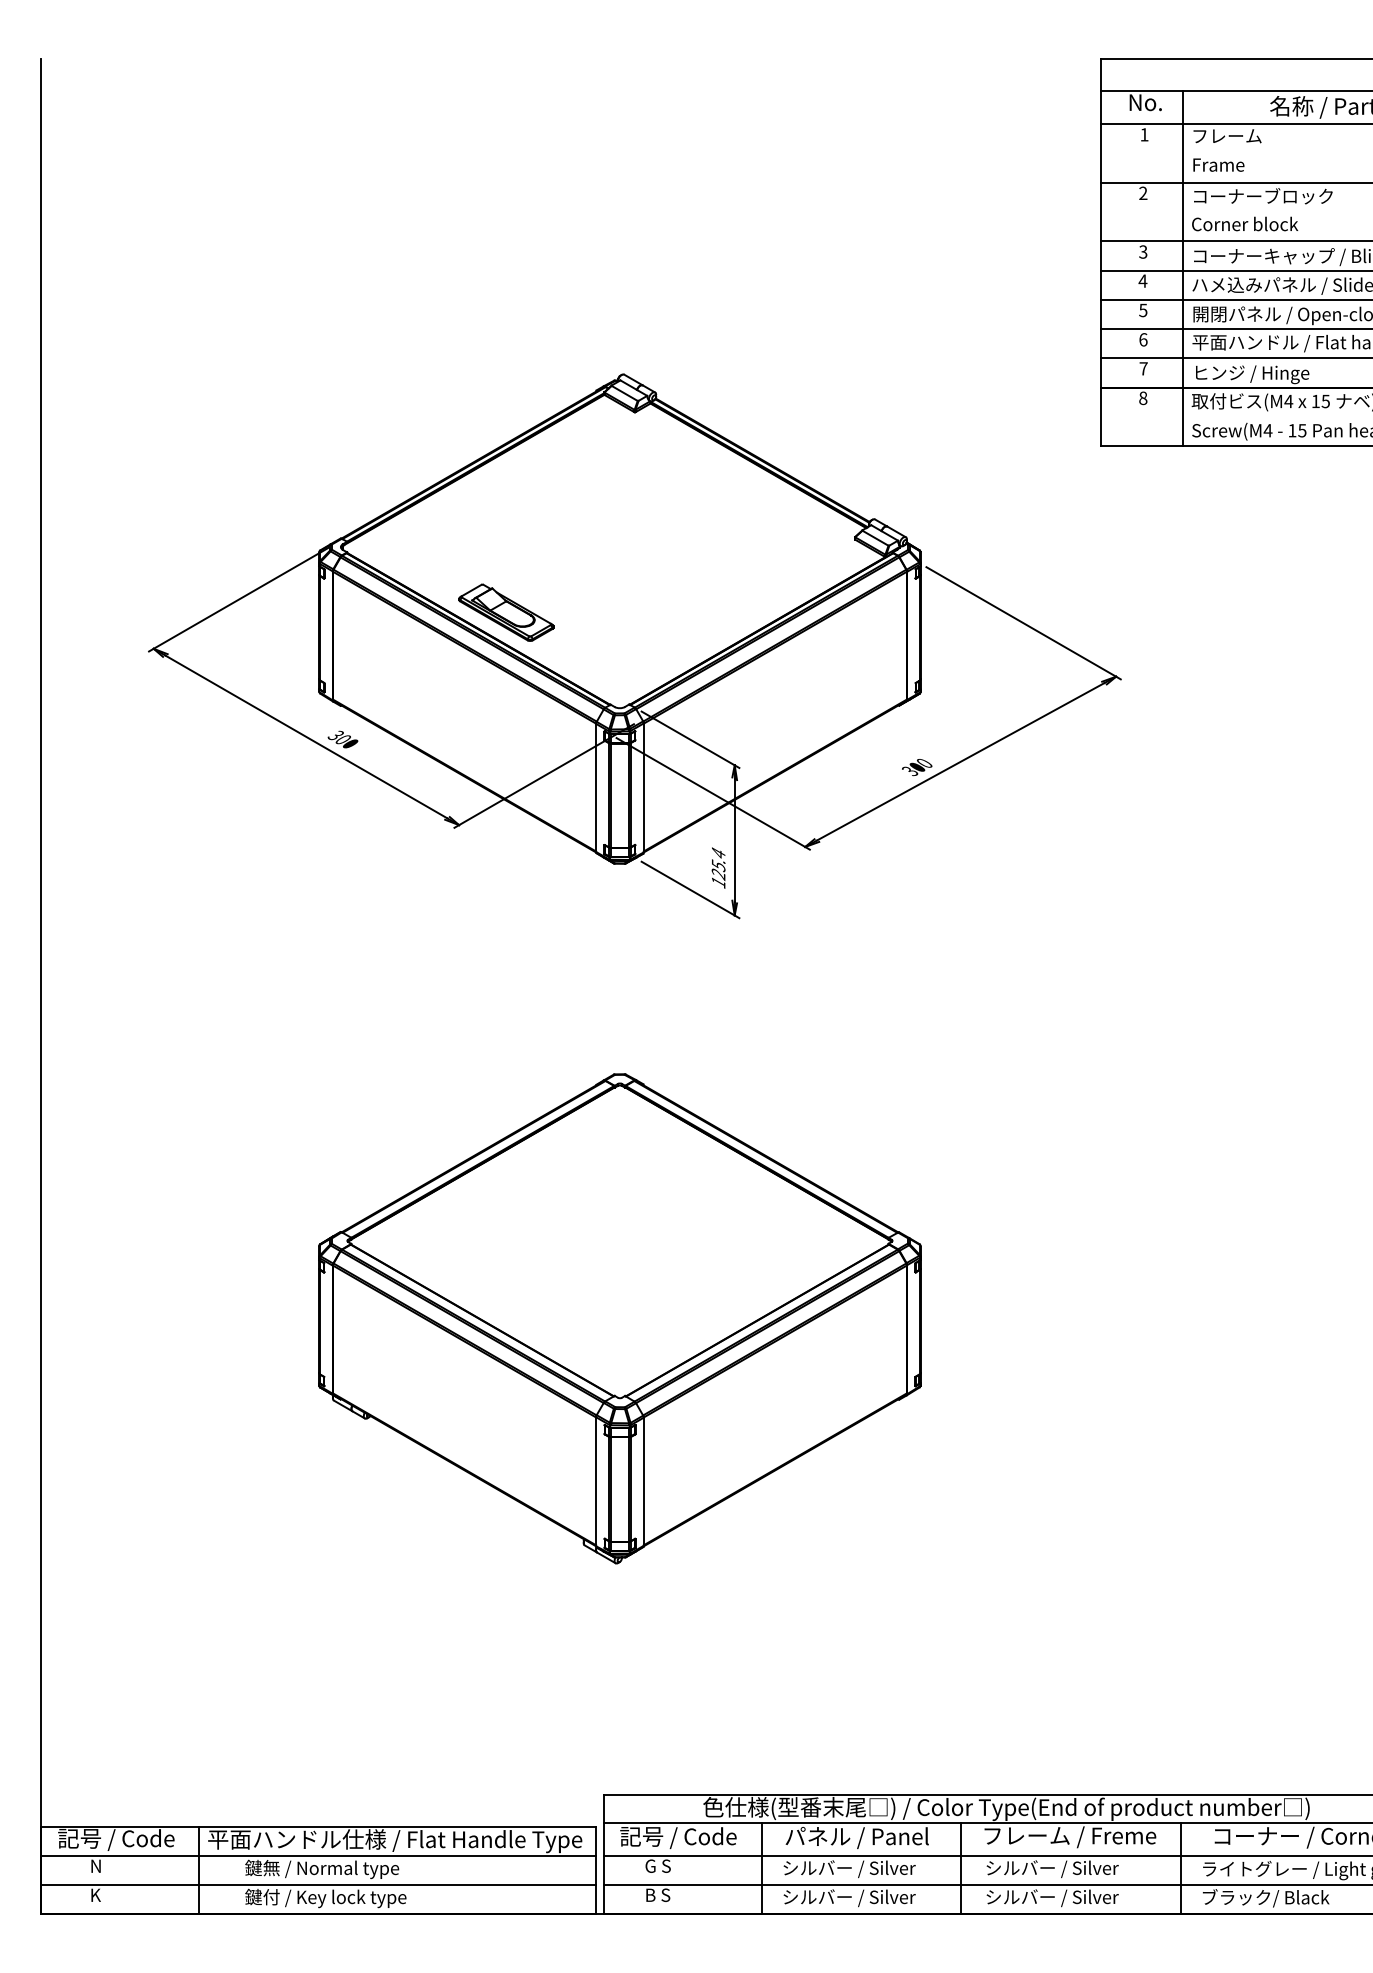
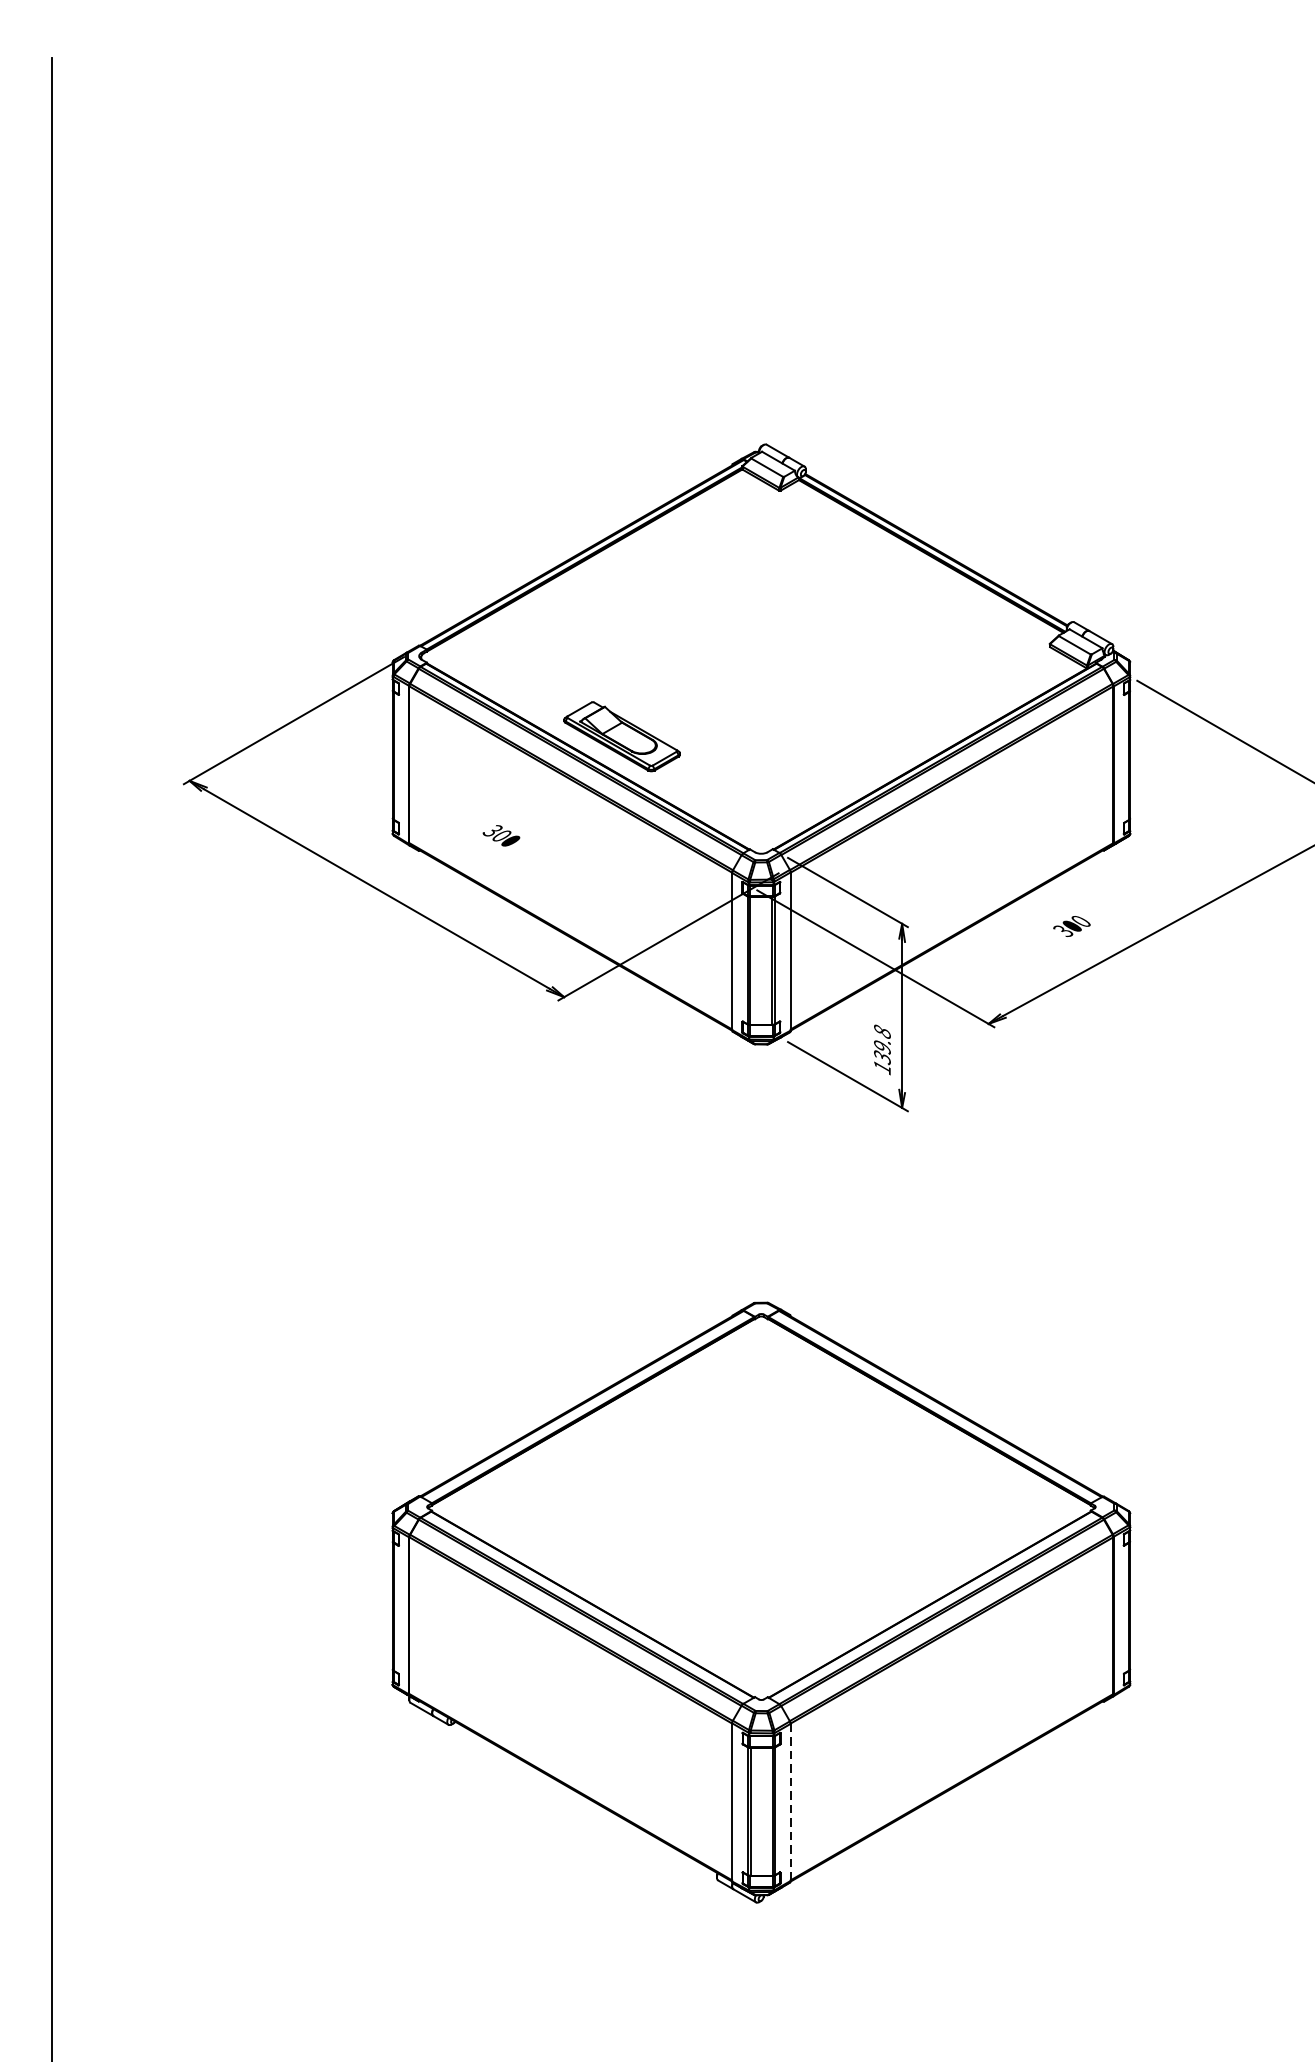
text: (342, 739) -> (500, 835), moved
text: (917, 767) -> (1072, 926), moved
text: (718, 864) -> (882, 1045), 125.4 -> 139.8
line: (643, 1482) -> (790, 1803), solid -> dashed

